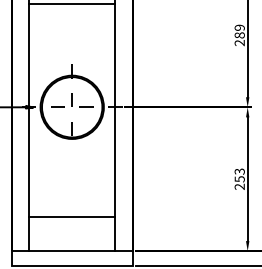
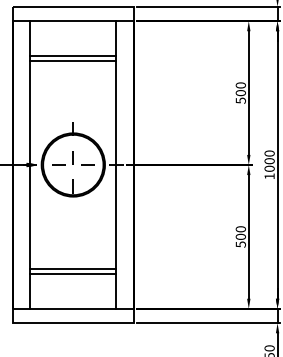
text: (239, 34) -> (240, 92), 289 -> 500
text: (239, 178) -> (240, 236), 253 -> 500
line: (72, 210) -> (73, 268), added

